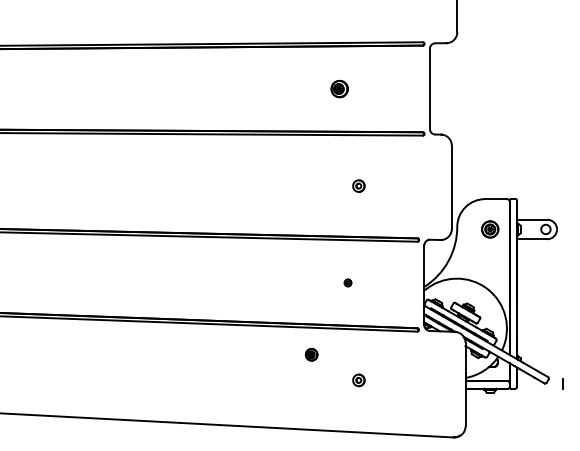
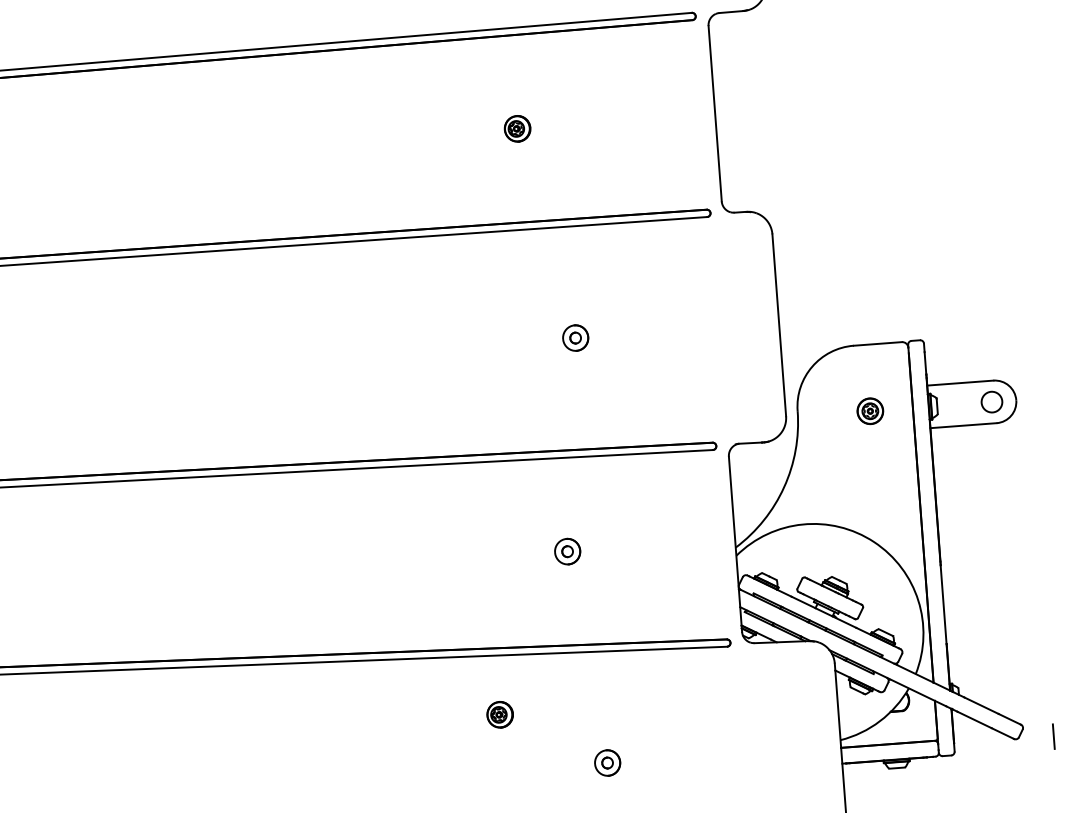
part: (339, 88) -> (517, 127), size x0.71
part: (490, 229) -> (870, 411), size x0.71
part: (347, 282) -> (566, 550), size x1.67

